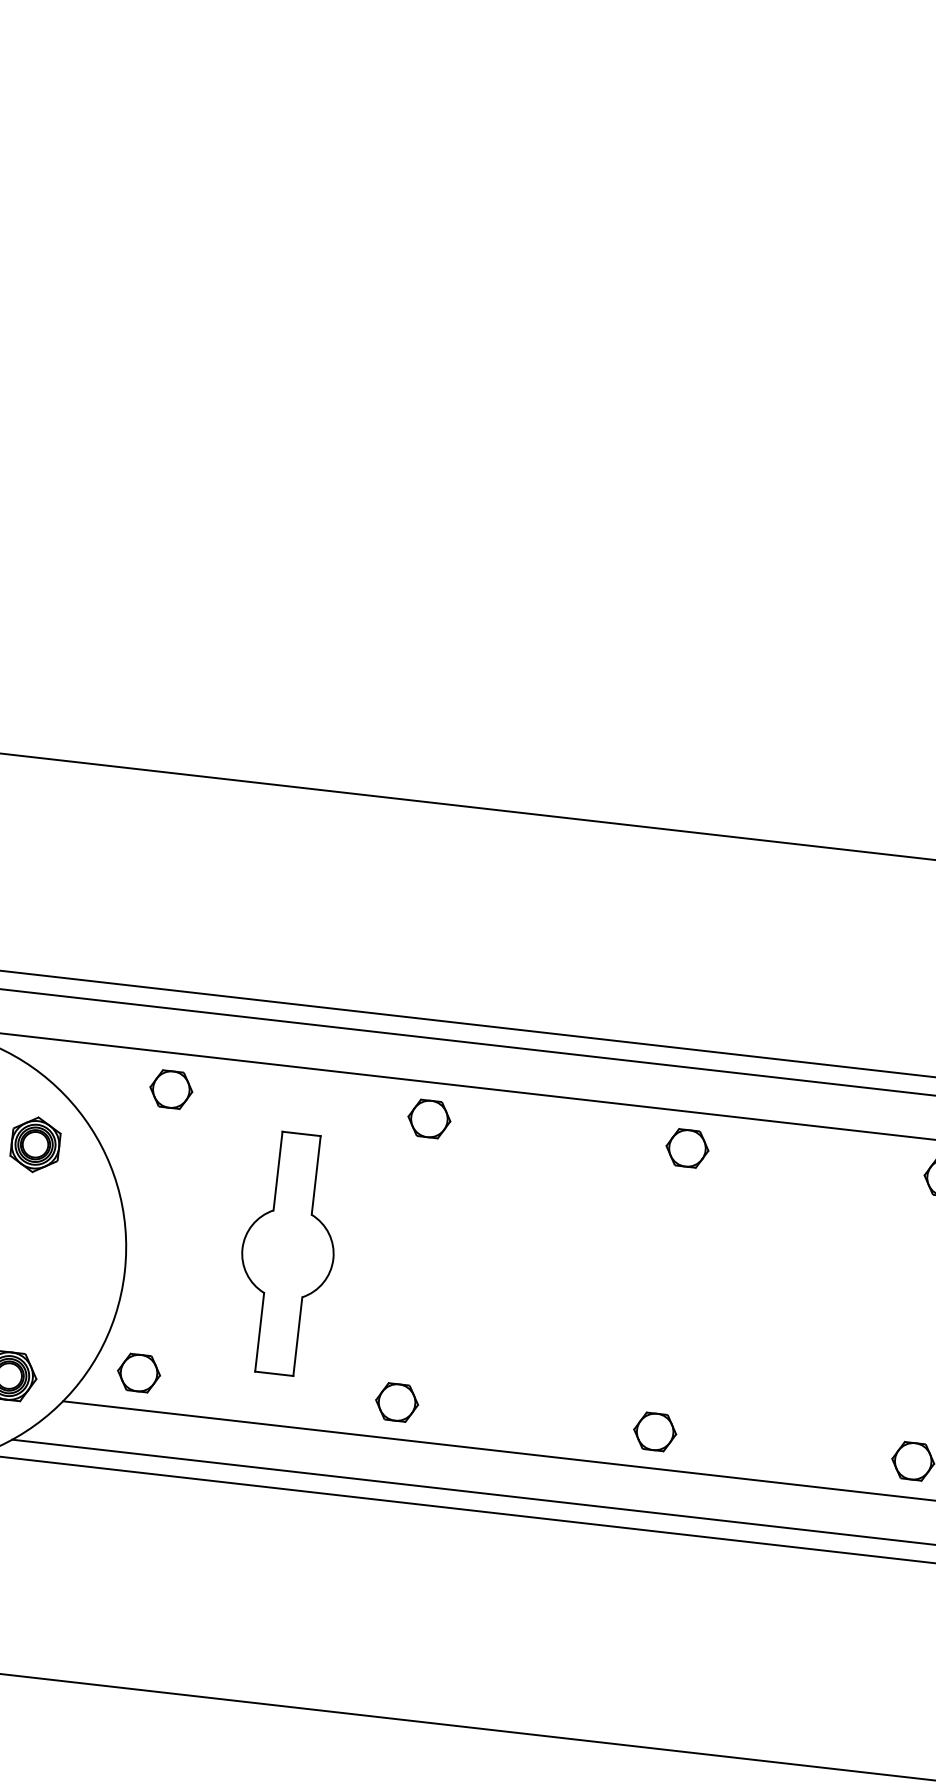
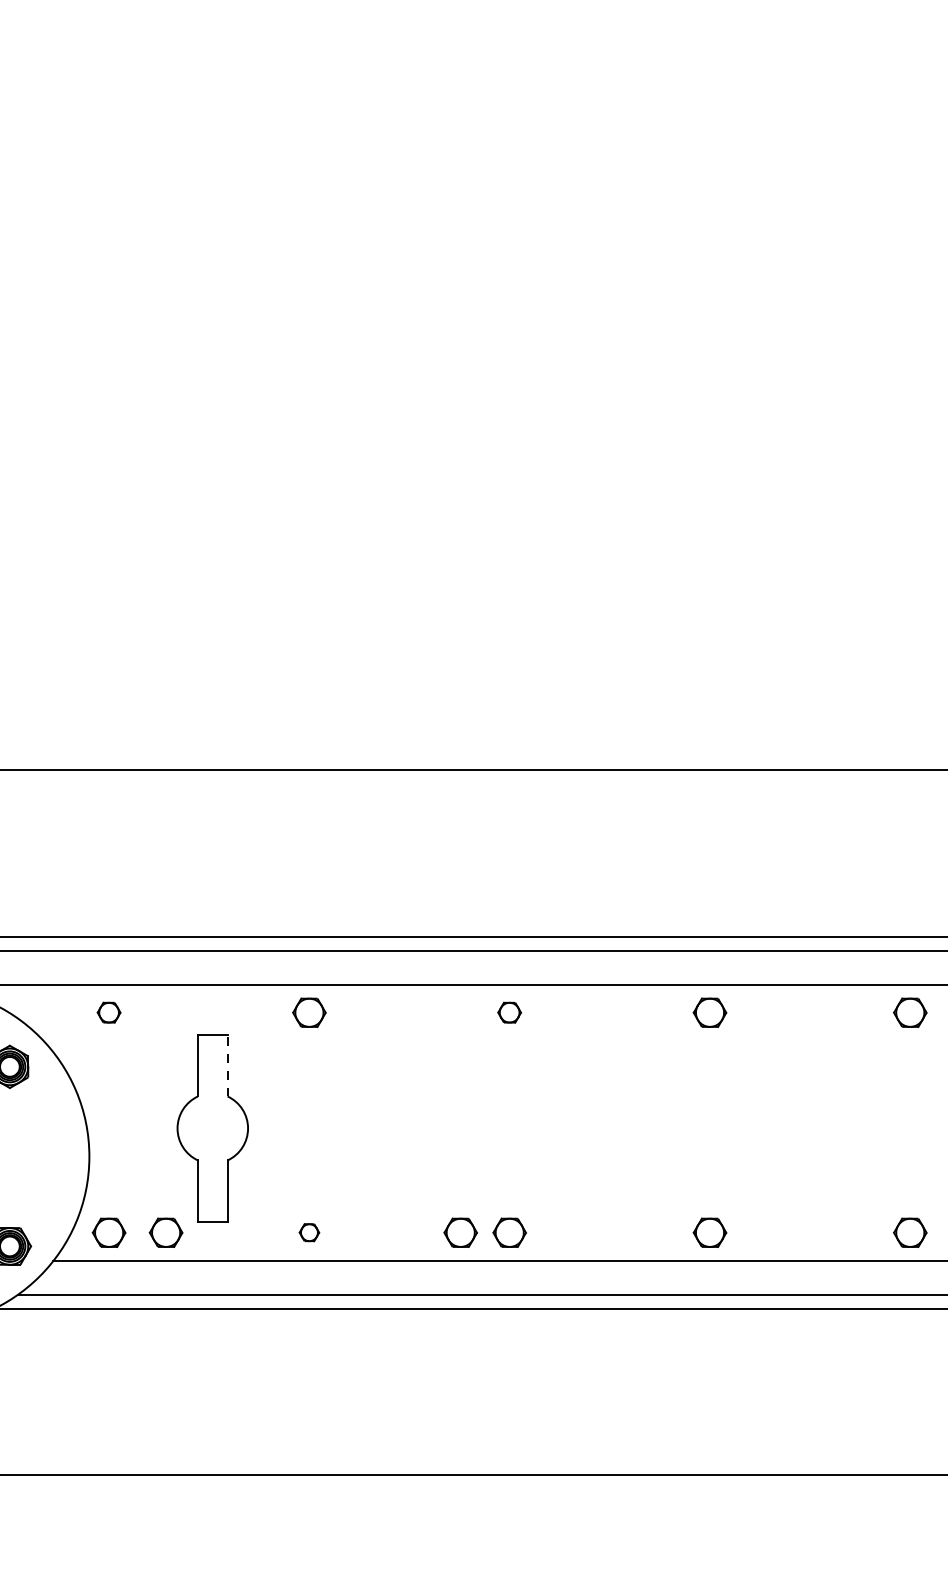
part: (170, 1089) -> (108, 1012), size x0.7
part: (687, 1148) -> (509, 1012), size x0.7
line: (316, 1174) -> (227, 1065), solid -> dashed
part: (211, 1380) -> (165, 1232), added
part: (397, 1402) -> (309, 1232), size x0.6
part: (591, 1424) -> (460, 1232), added

